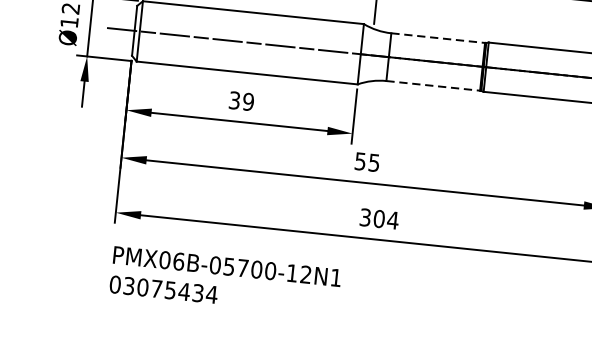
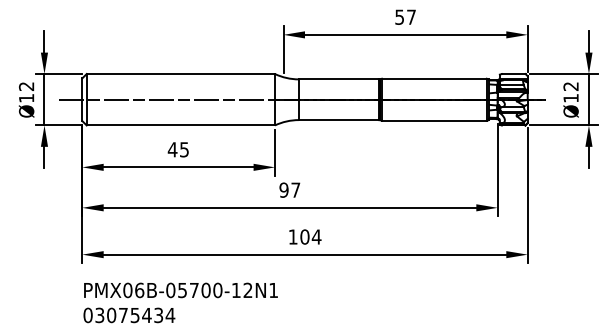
line: (437, 38) -> (338, 79), dashed -> solid
line: (432, 86) -> (338, 120), dashed -> solid
text: (241, 100) -> (178, 149), 39 -> 45
text: (366, 161) -> (289, 189), 55 -> 97
text: (364, 216) -> (292, 236), 304 -> 104

